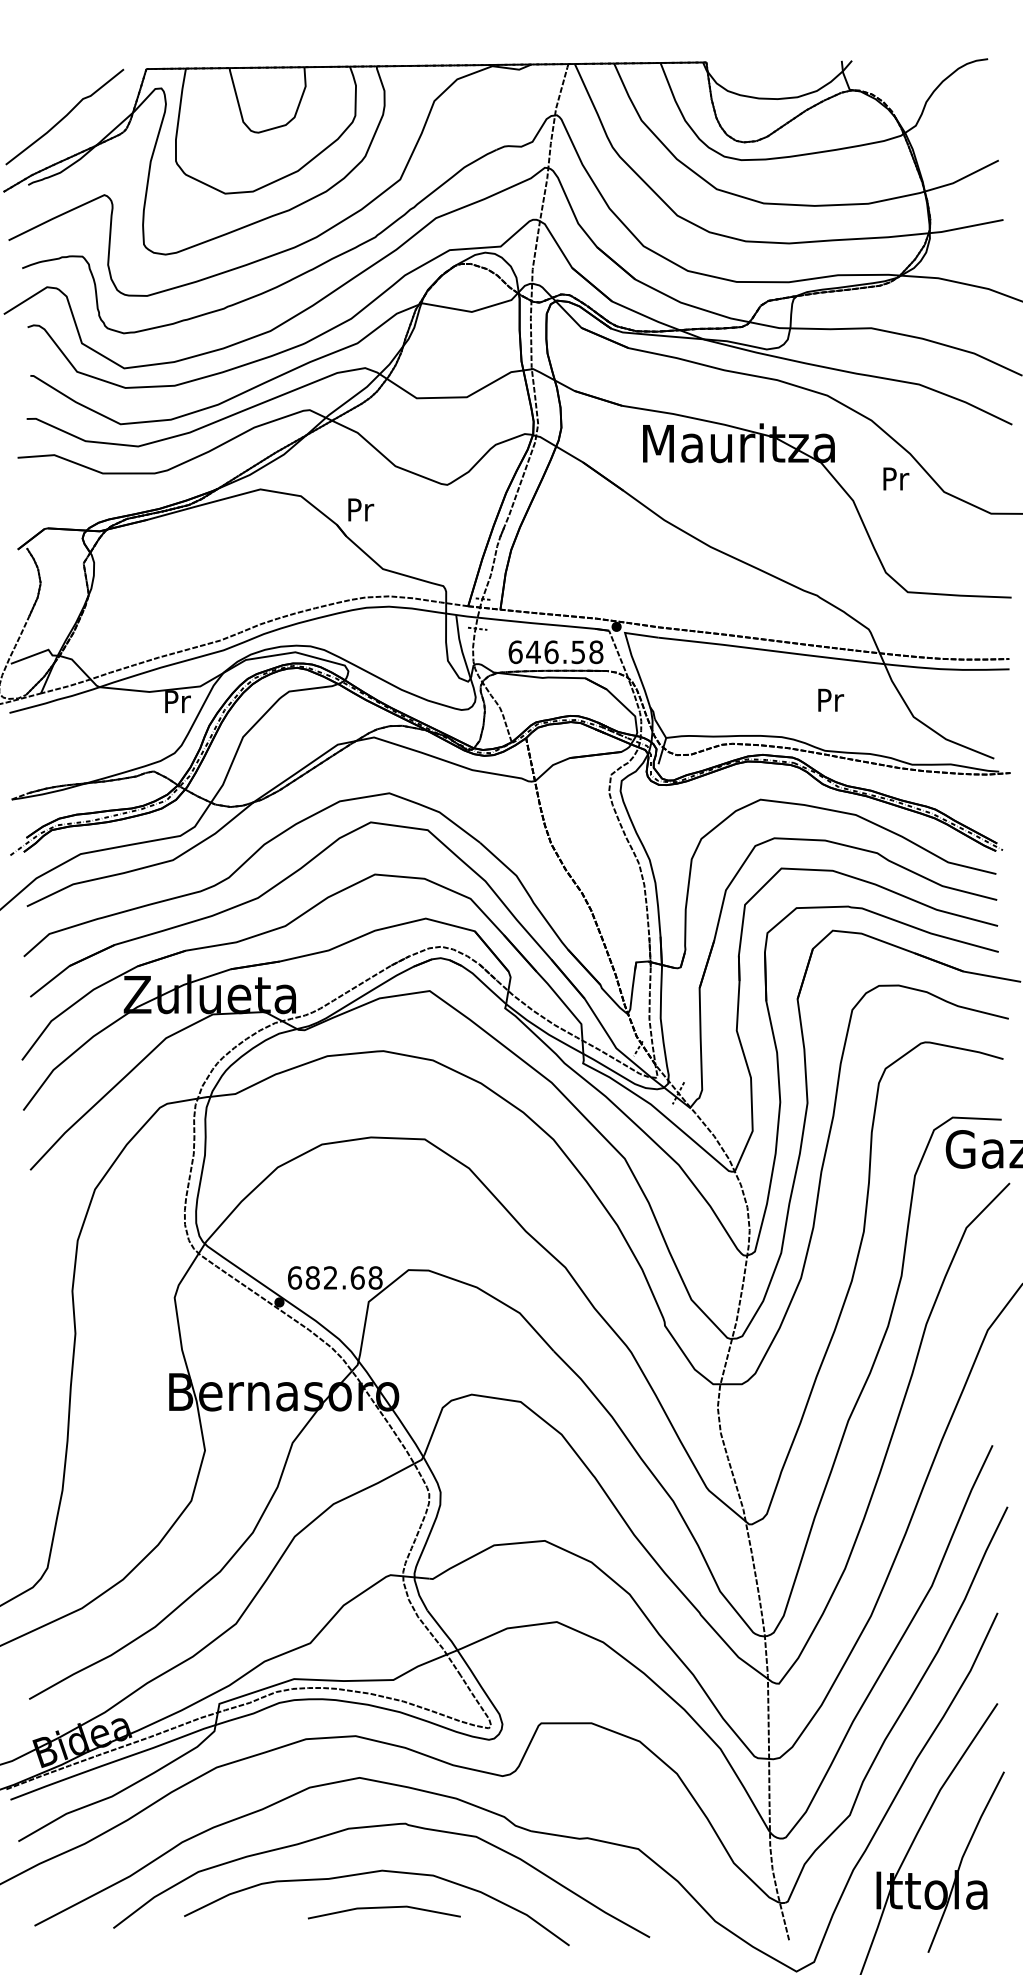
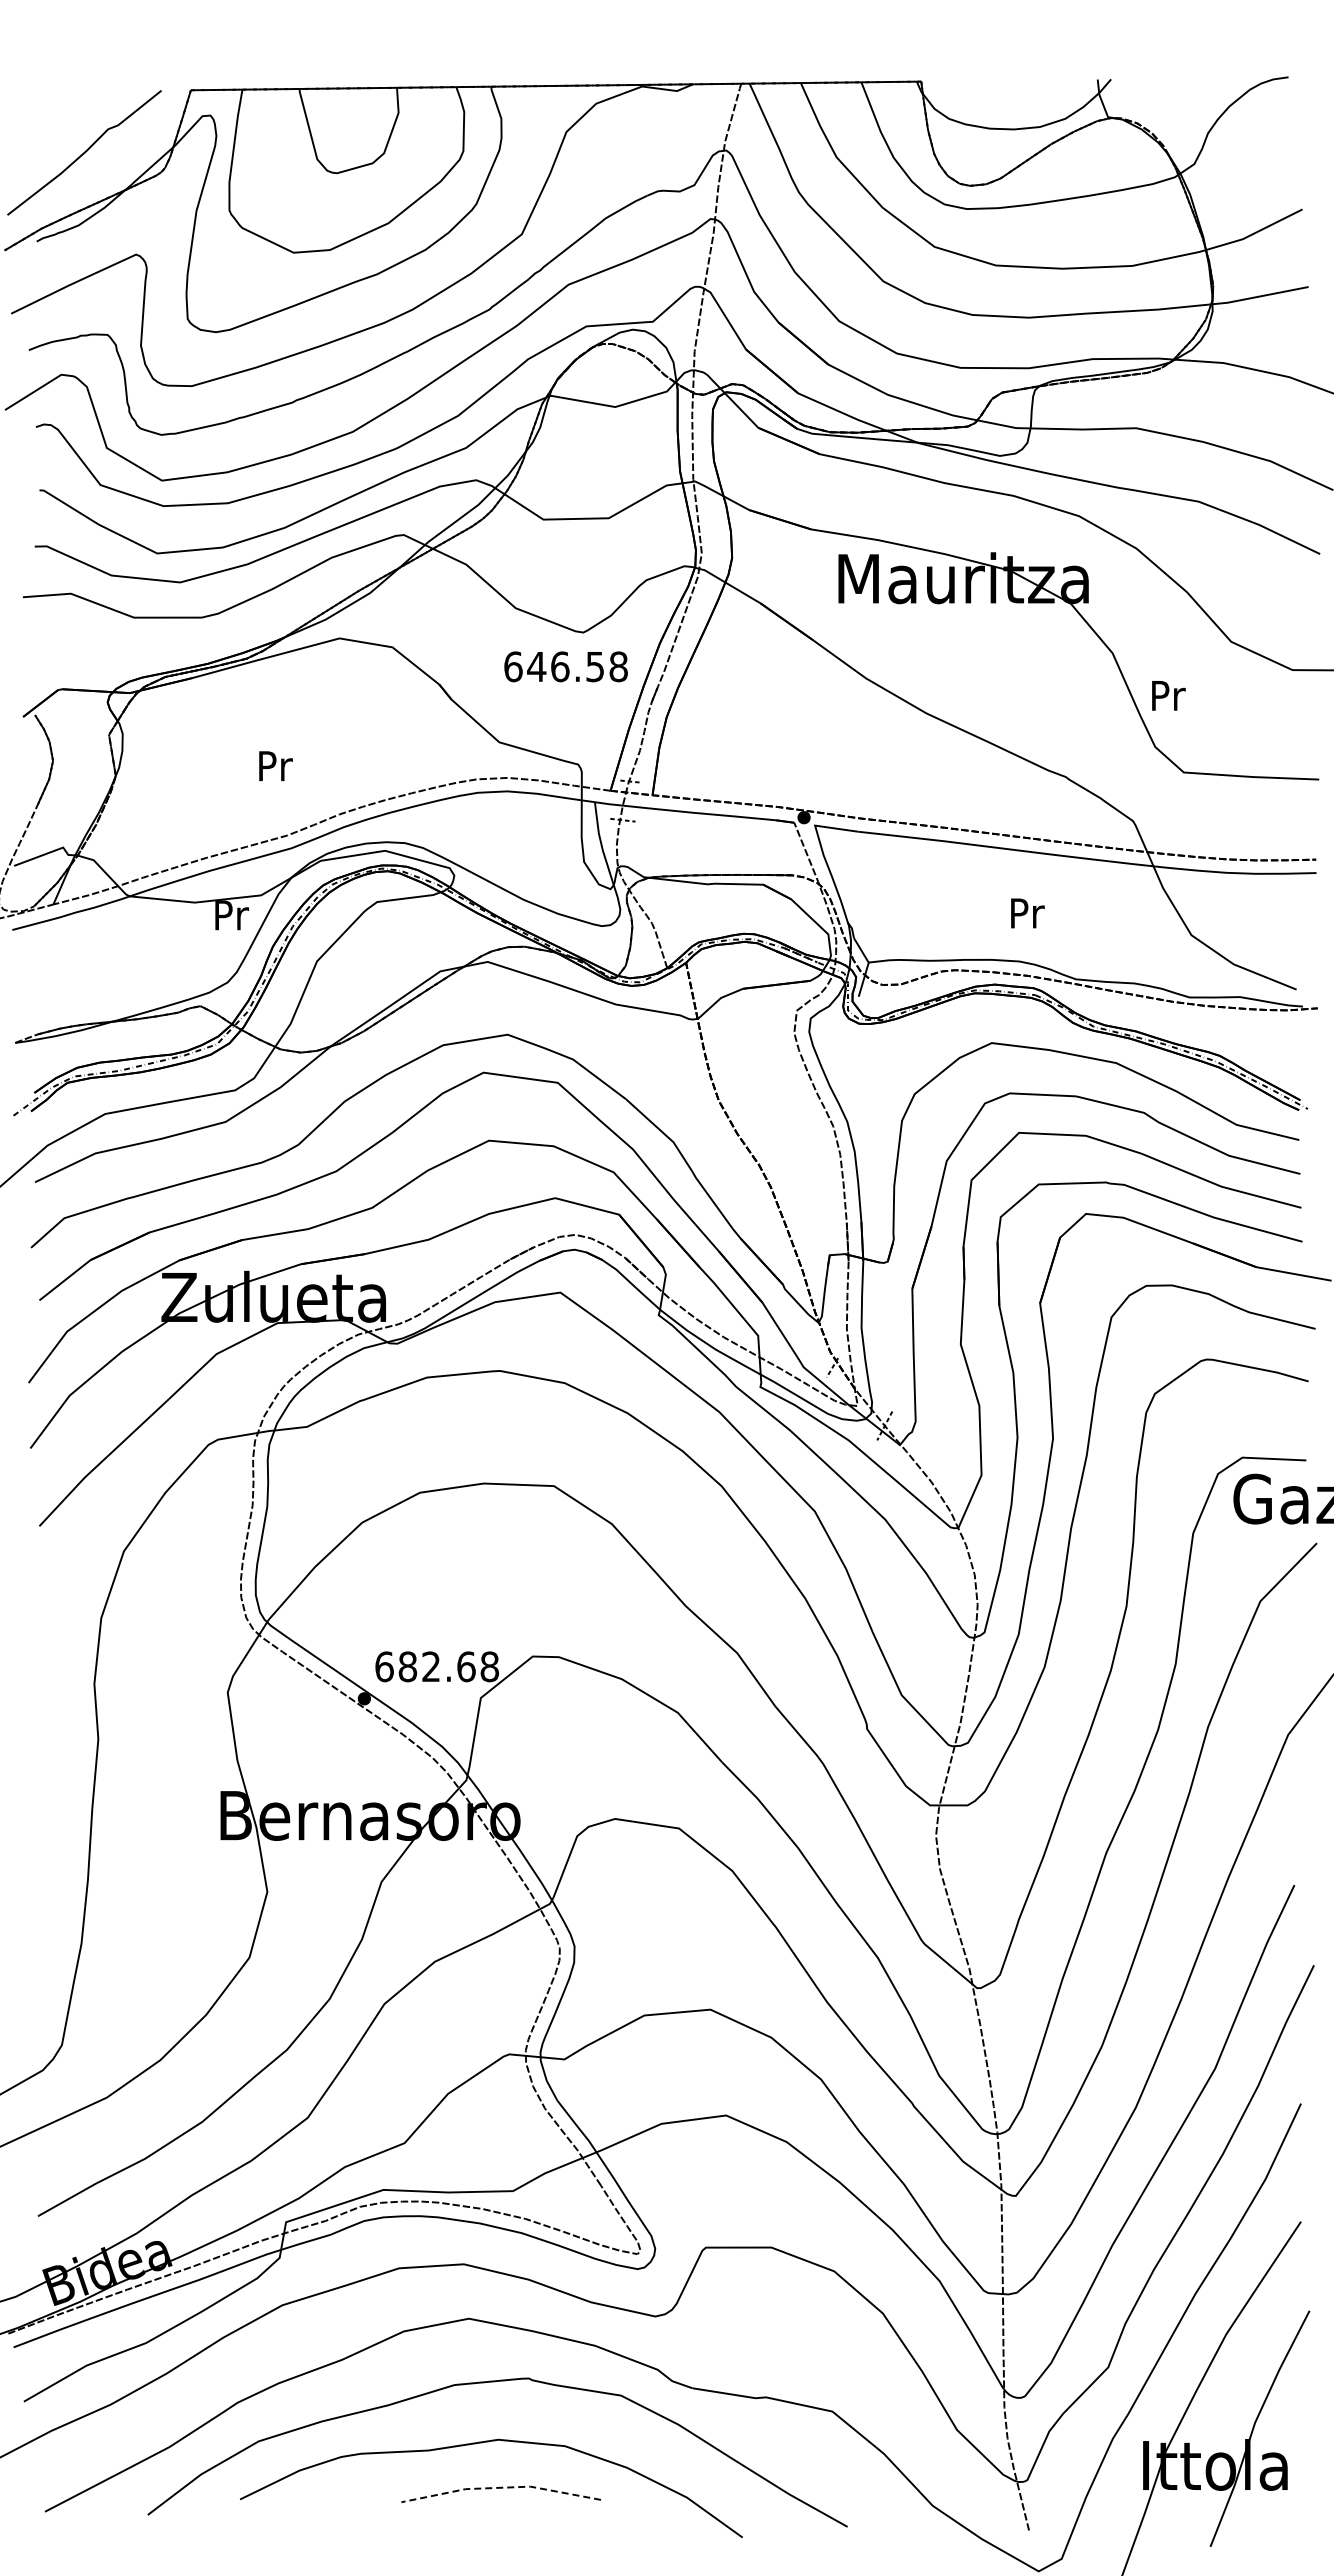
text: (896, 478) -> (1168, 695), moved
text: (360, 509) -> (275, 765), moved
text: (555, 652) -> (565, 666), moved
text: (830, 700) -> (1027, 913), moved
line: (383, 1907) -> (500, 2487), solid -> dashed

